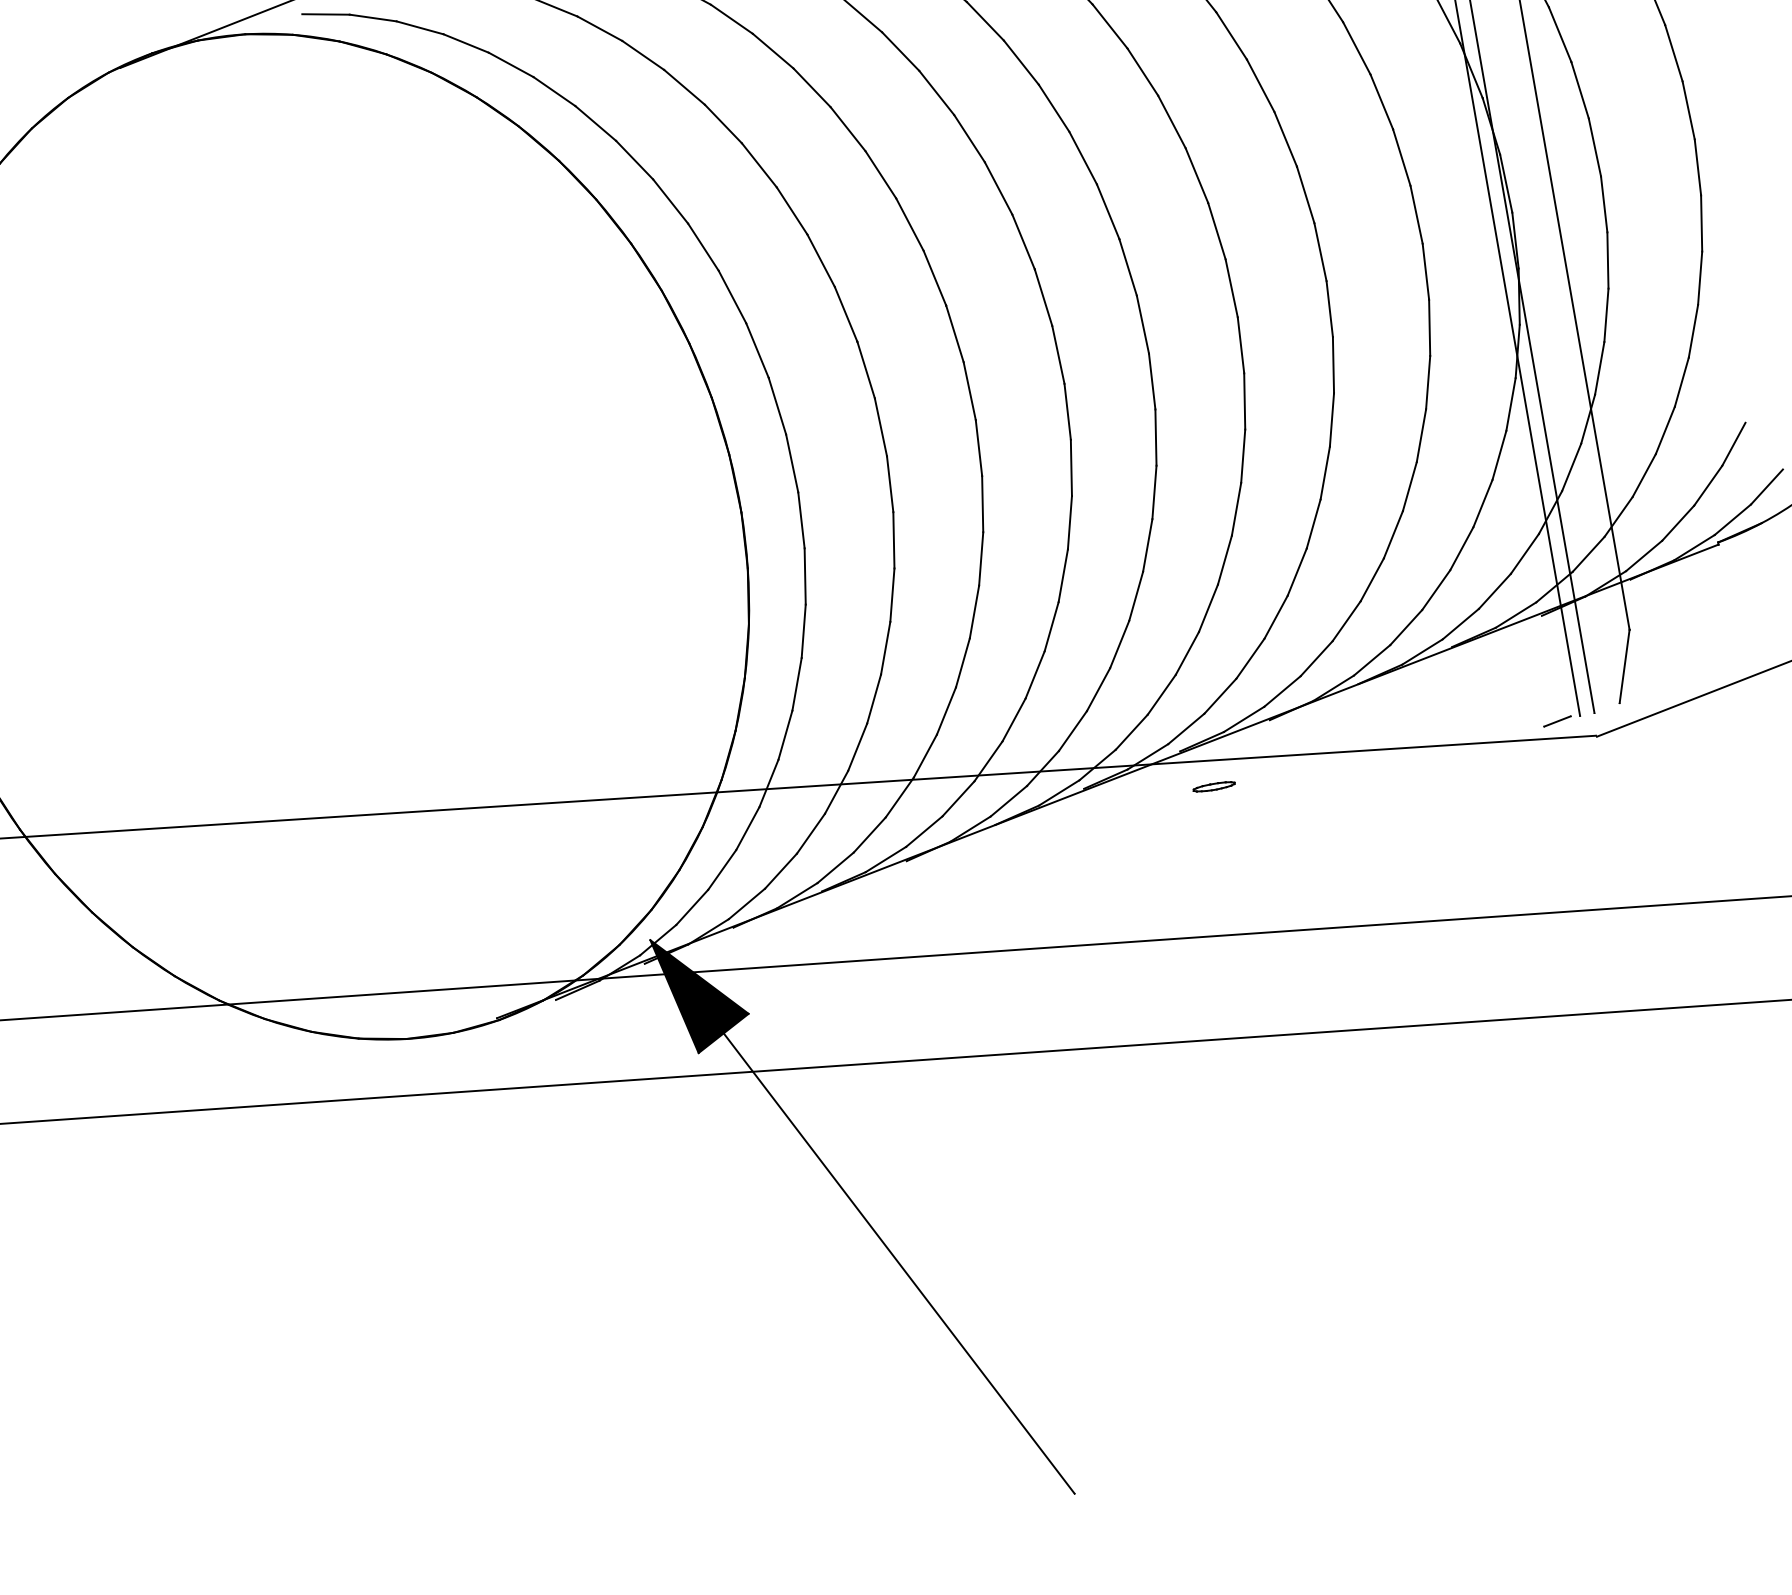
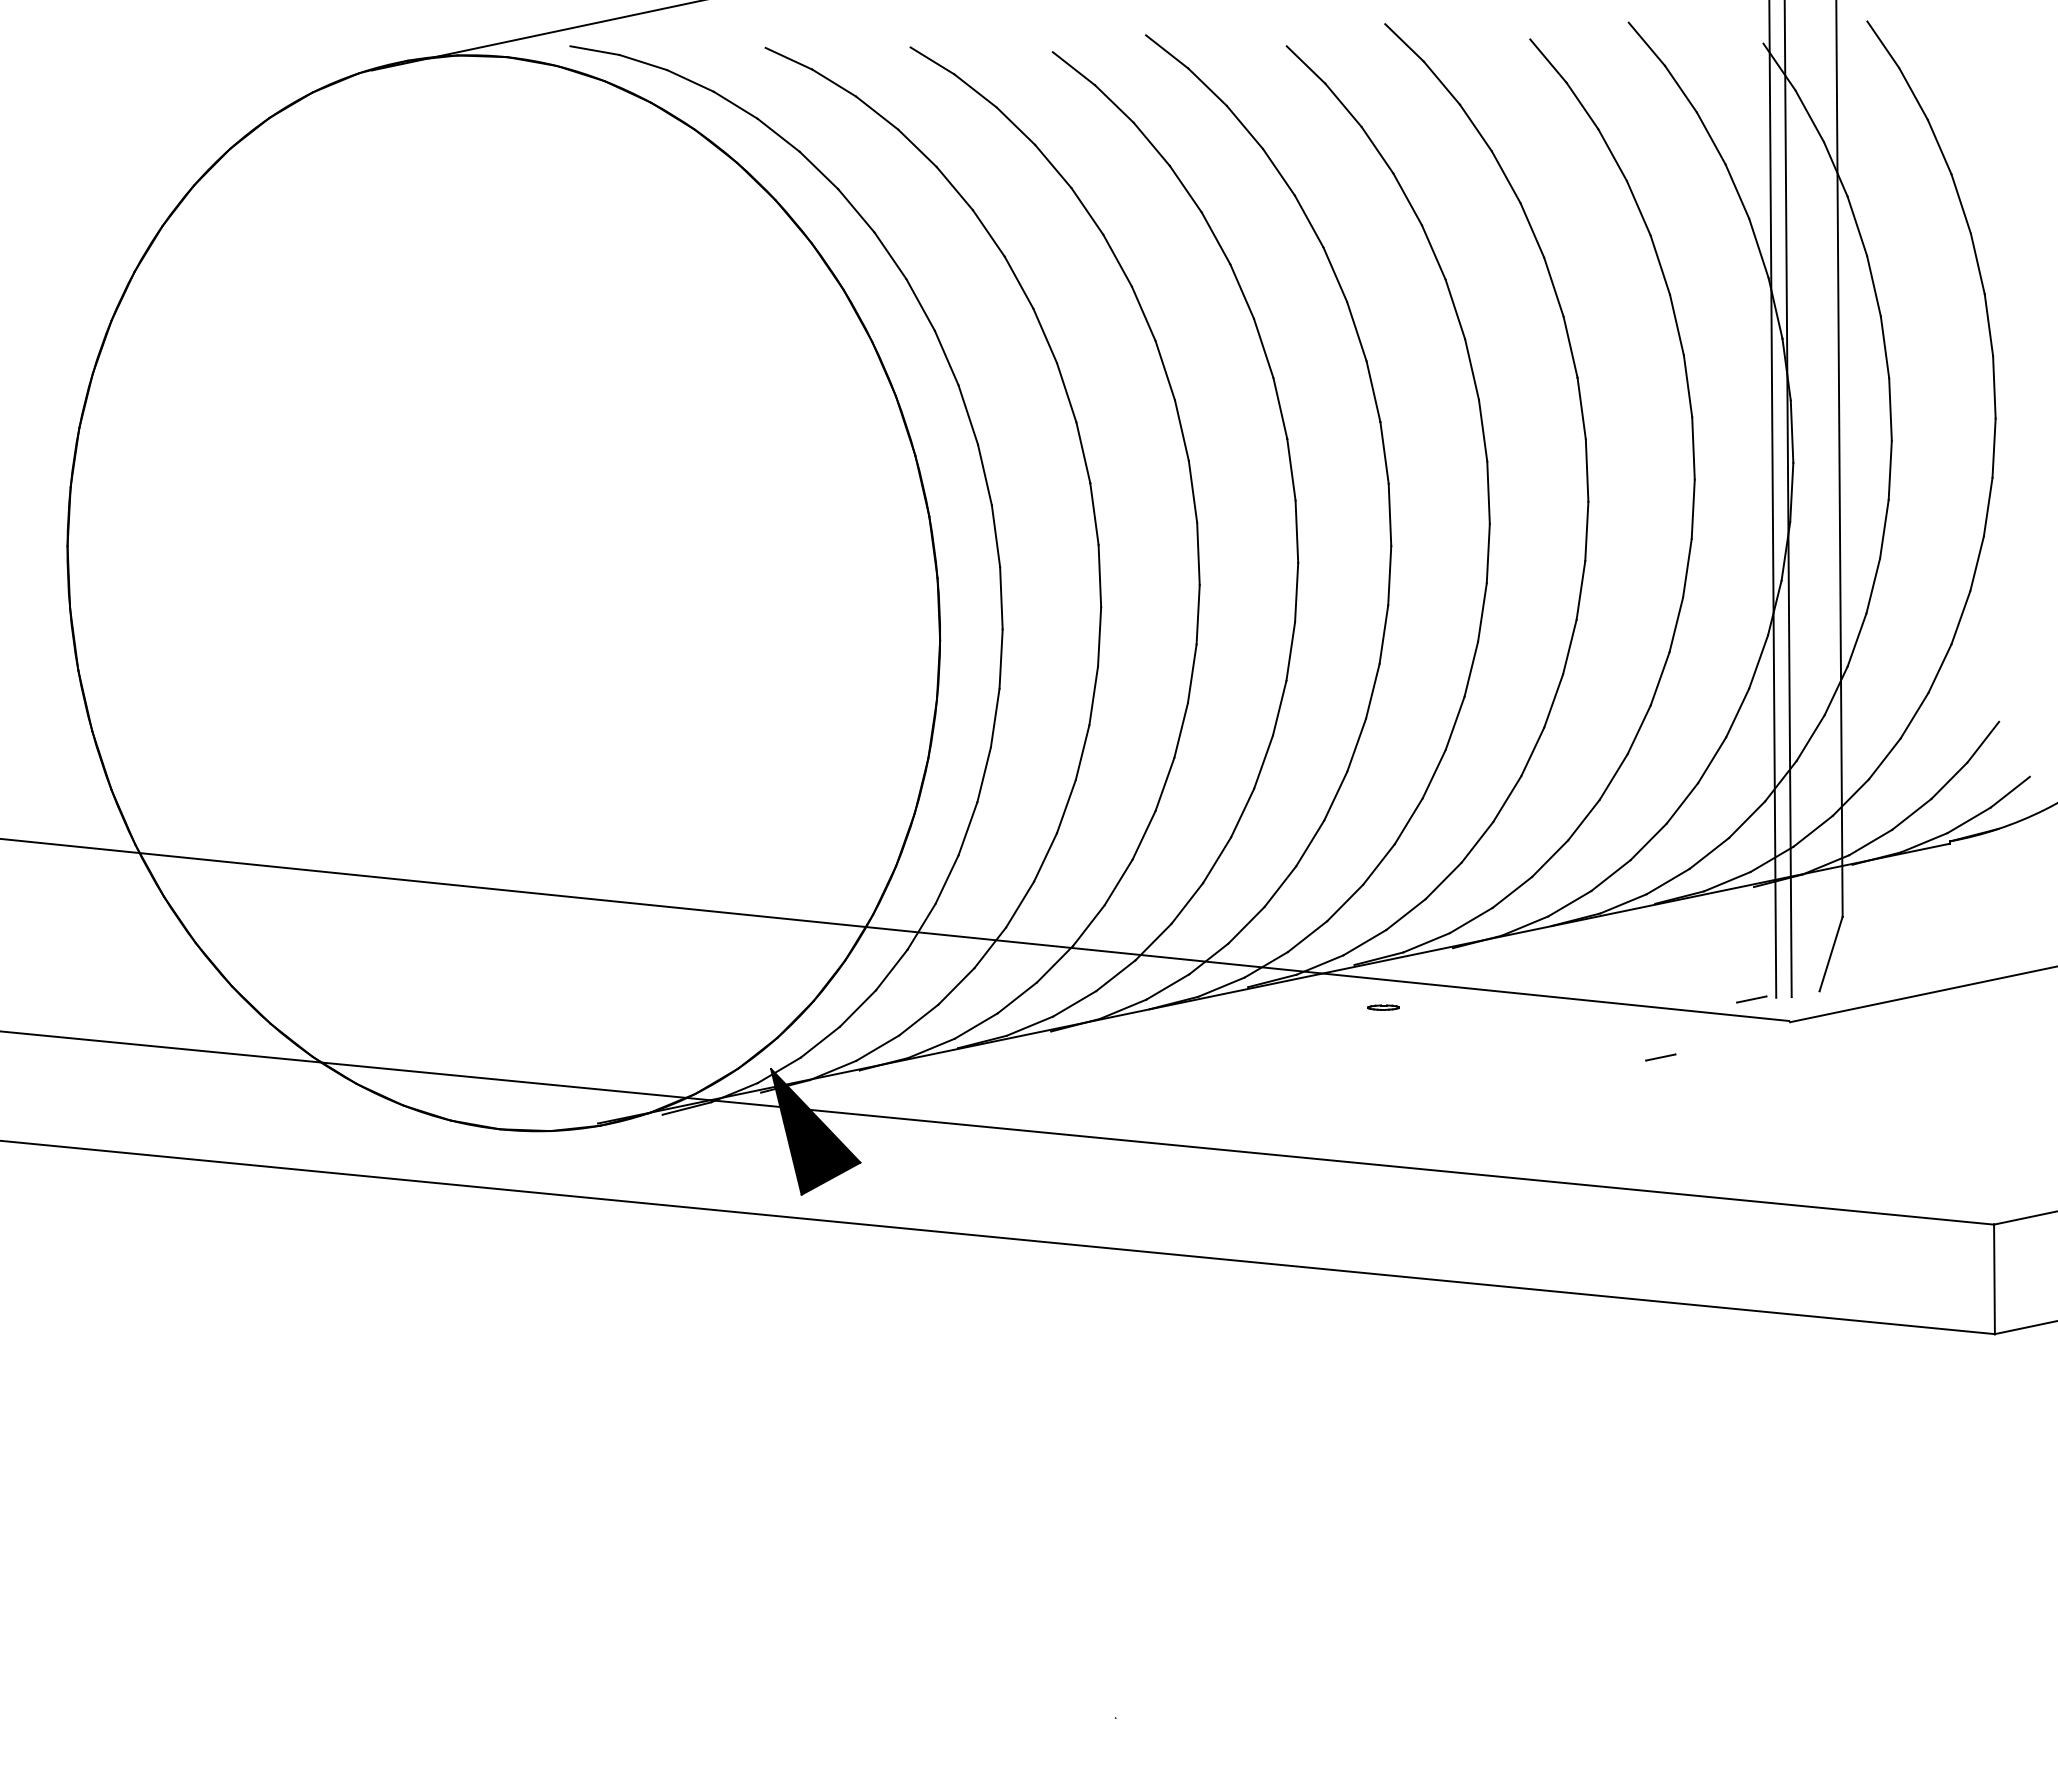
part: (1213, 786) -> (1383, 1007), size x0.7
line: (1481, 790) -> (1660, 1057), added
line: (891, 1254) -> (967, 1437), removed

